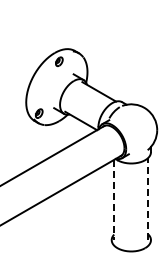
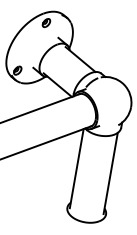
line: (148, 198) -> (110, 173), dashed -> solid
line: (114, 200) -> (76, 169), dashed -> solid

